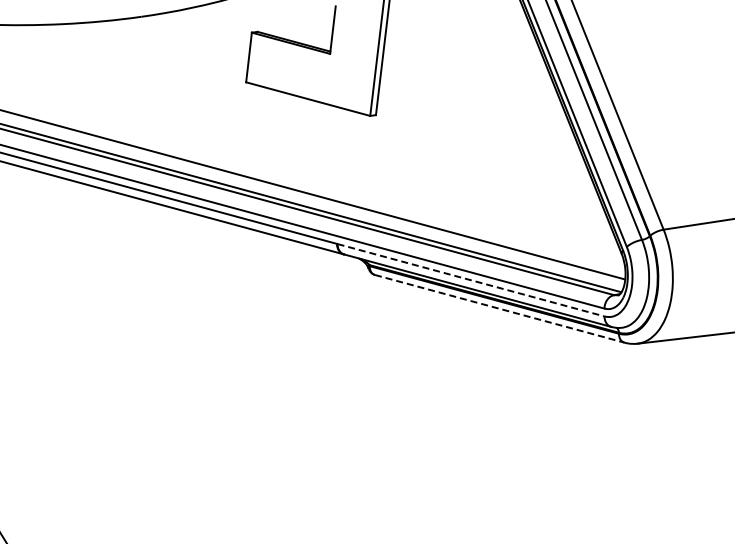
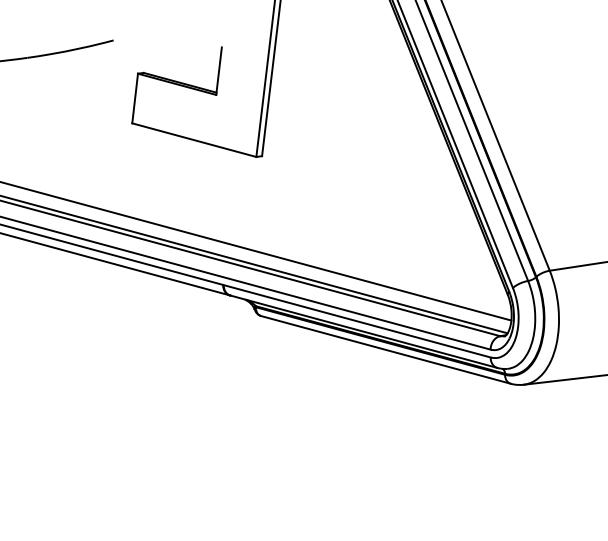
line: (471, 280) -> (357, 321), dashed -> solid
line: (500, 309) -> (386, 350), dashed -> solid

